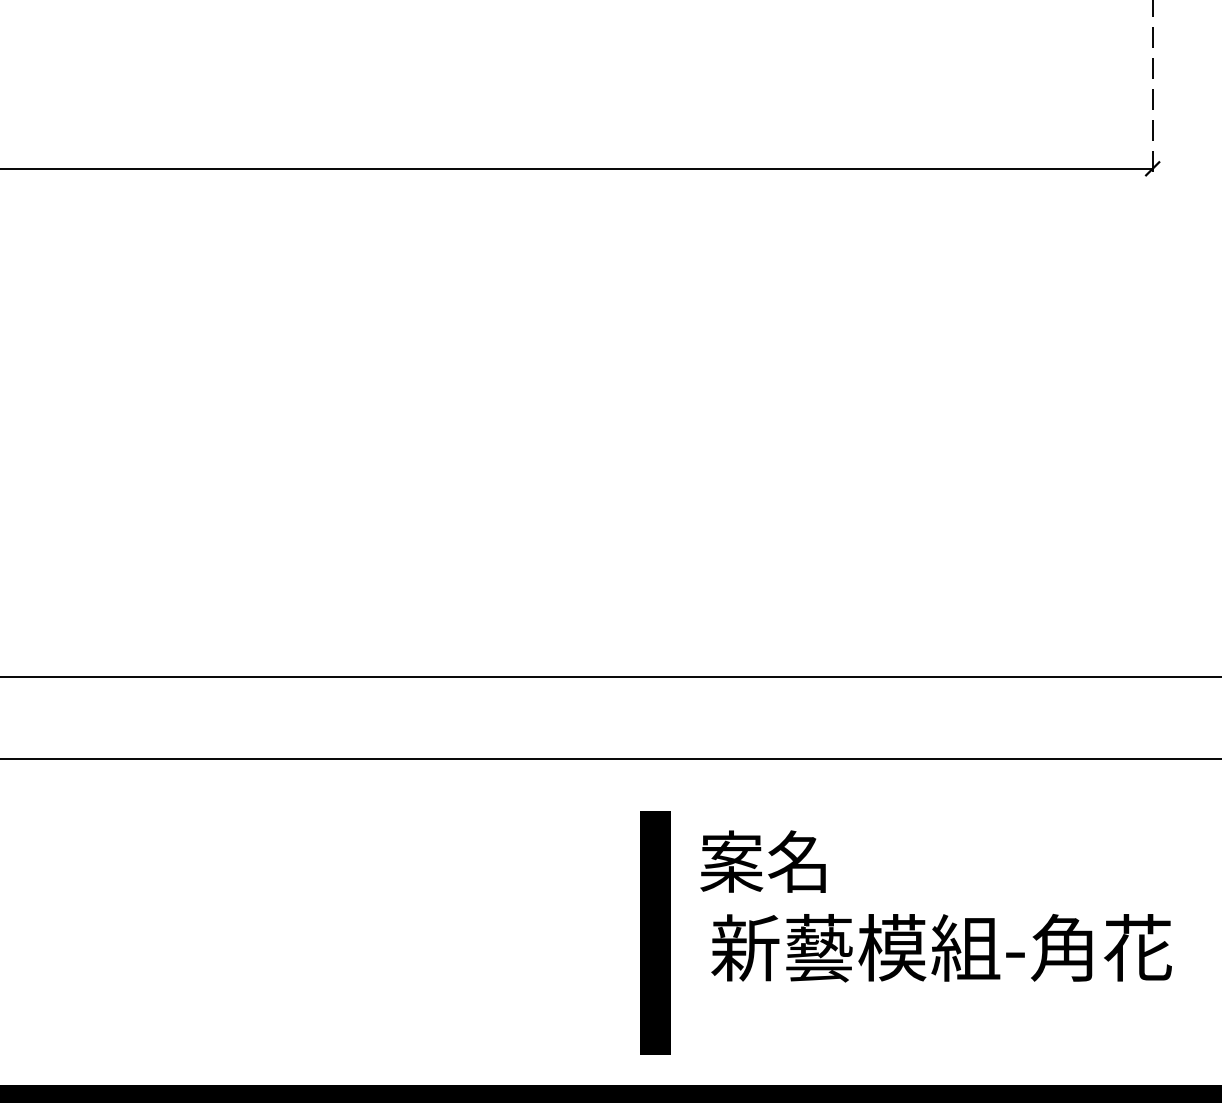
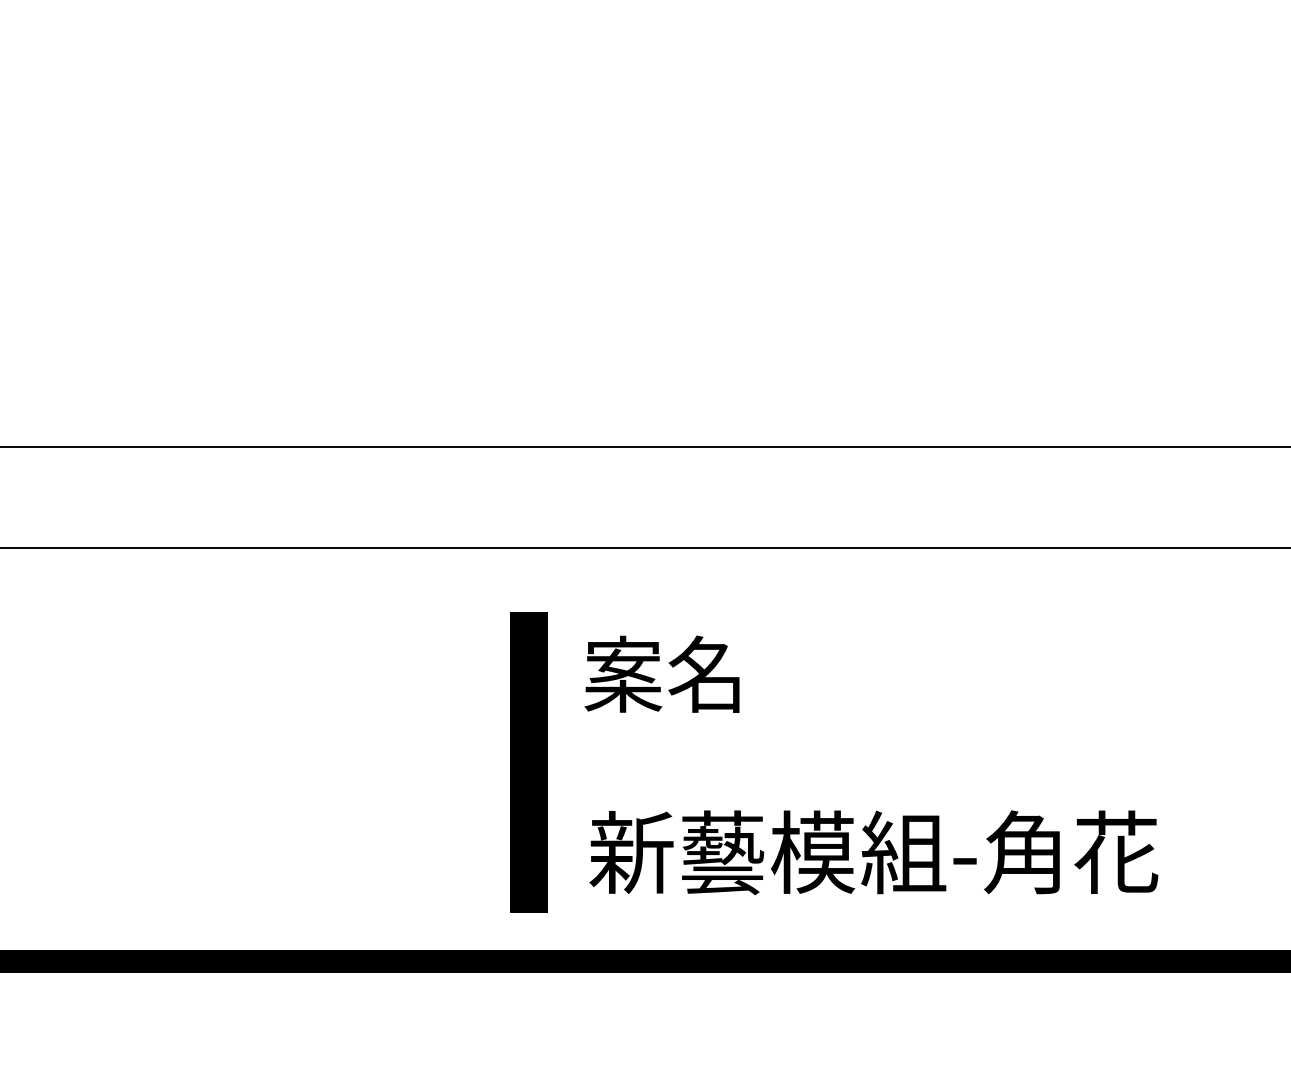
text: (941, 948) -> (873, 853), moved

